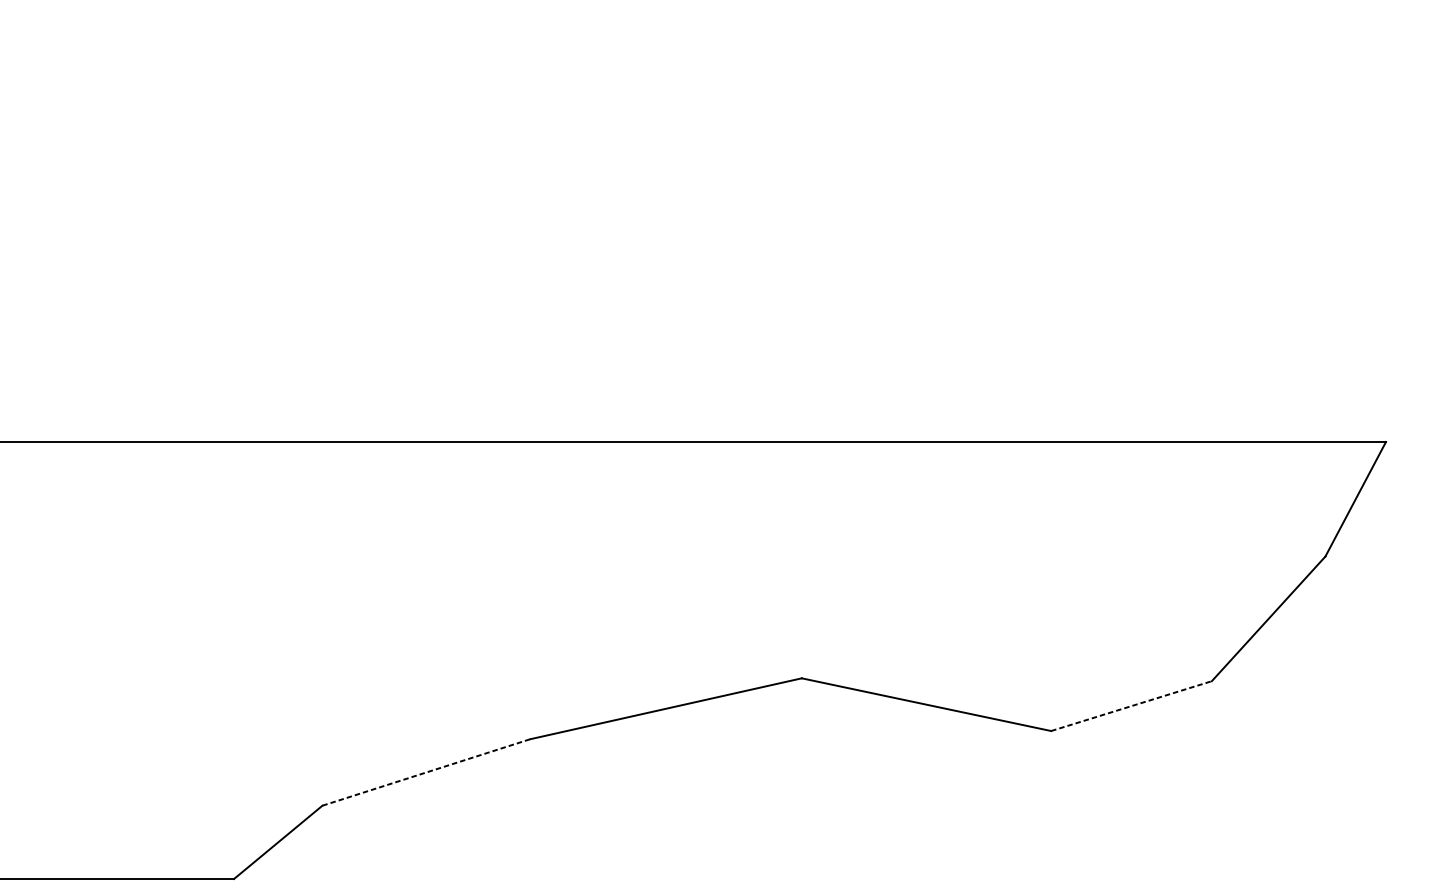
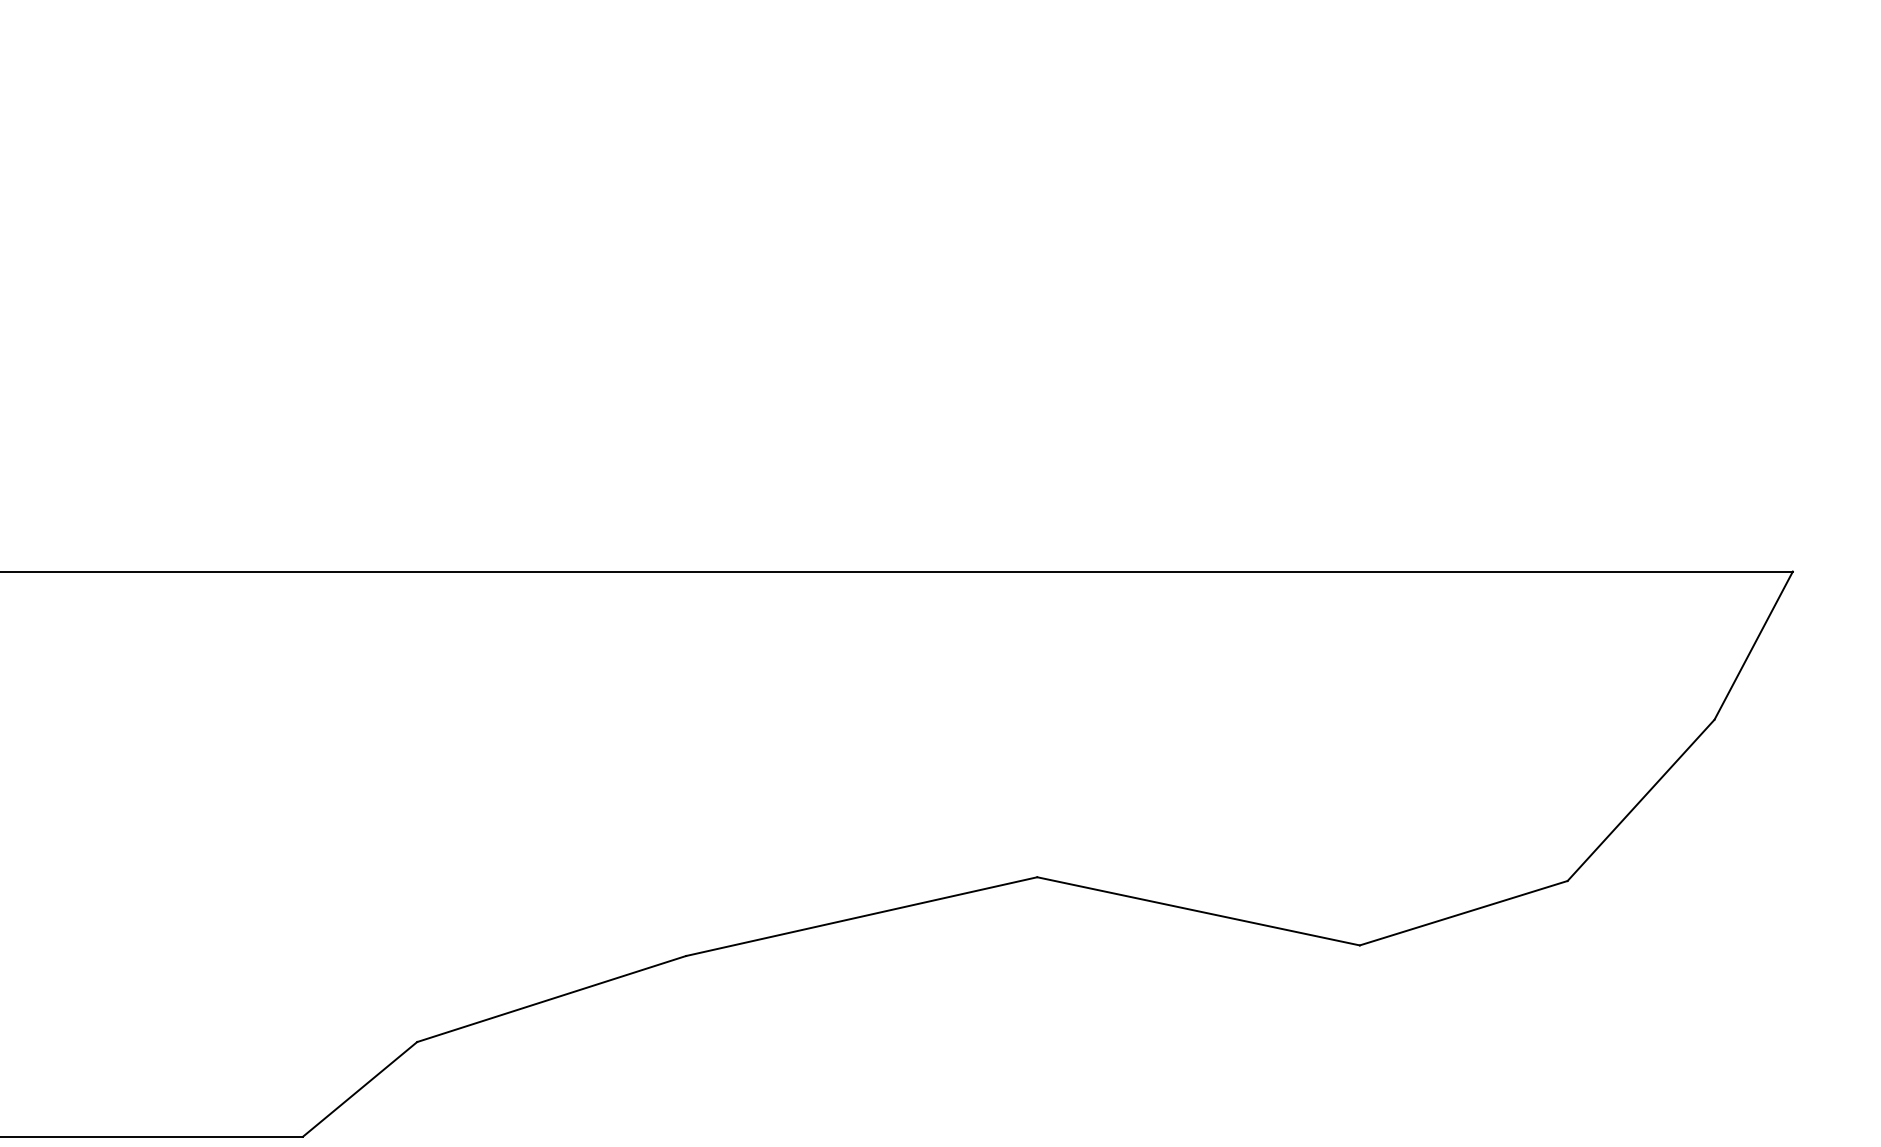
line: (1131, 706) -> (1463, 913), dashed -> solid
line: (427, 772) -> (552, 998), dashed -> solid

